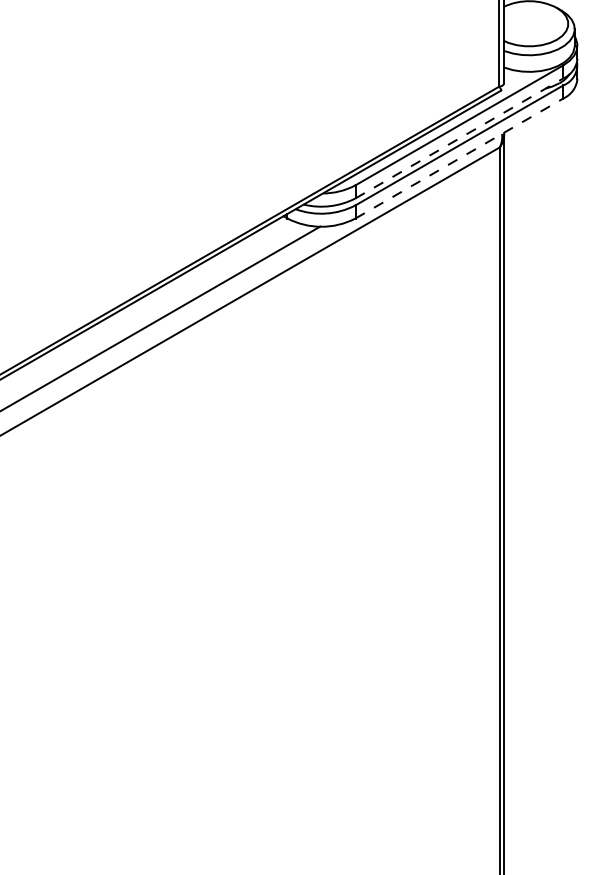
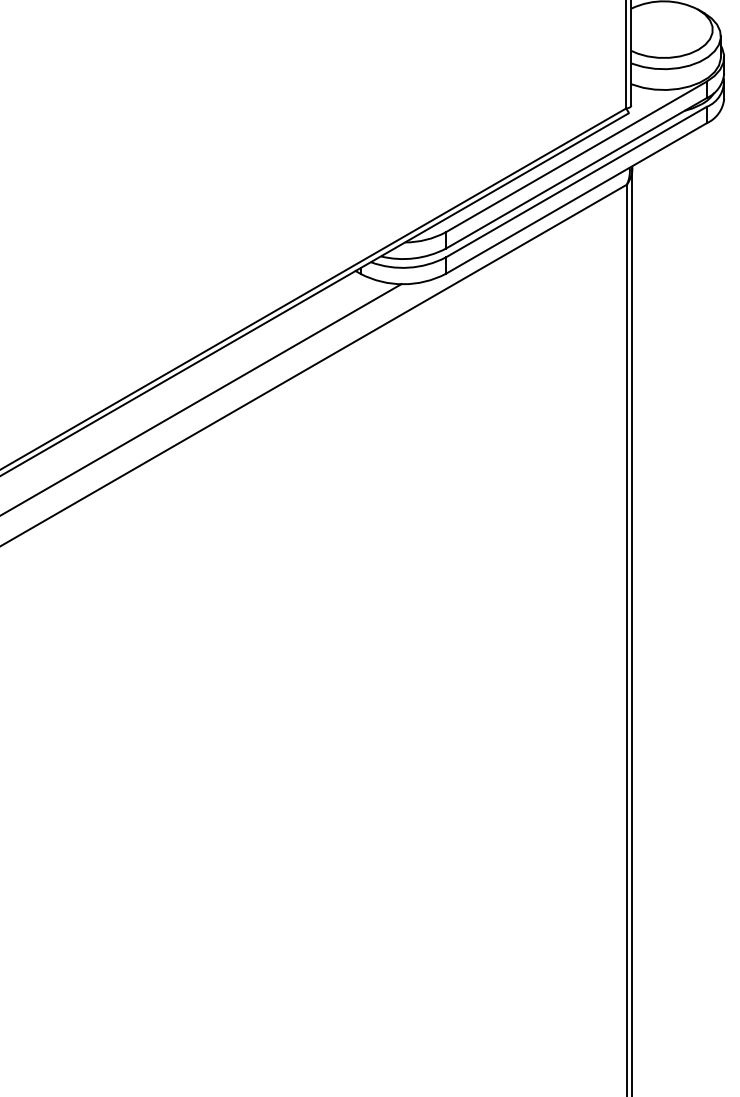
line: (459, 138) -> (576, 173), dashed -> solid
line: (459, 158) -> (576, 198), dashed -> solid

